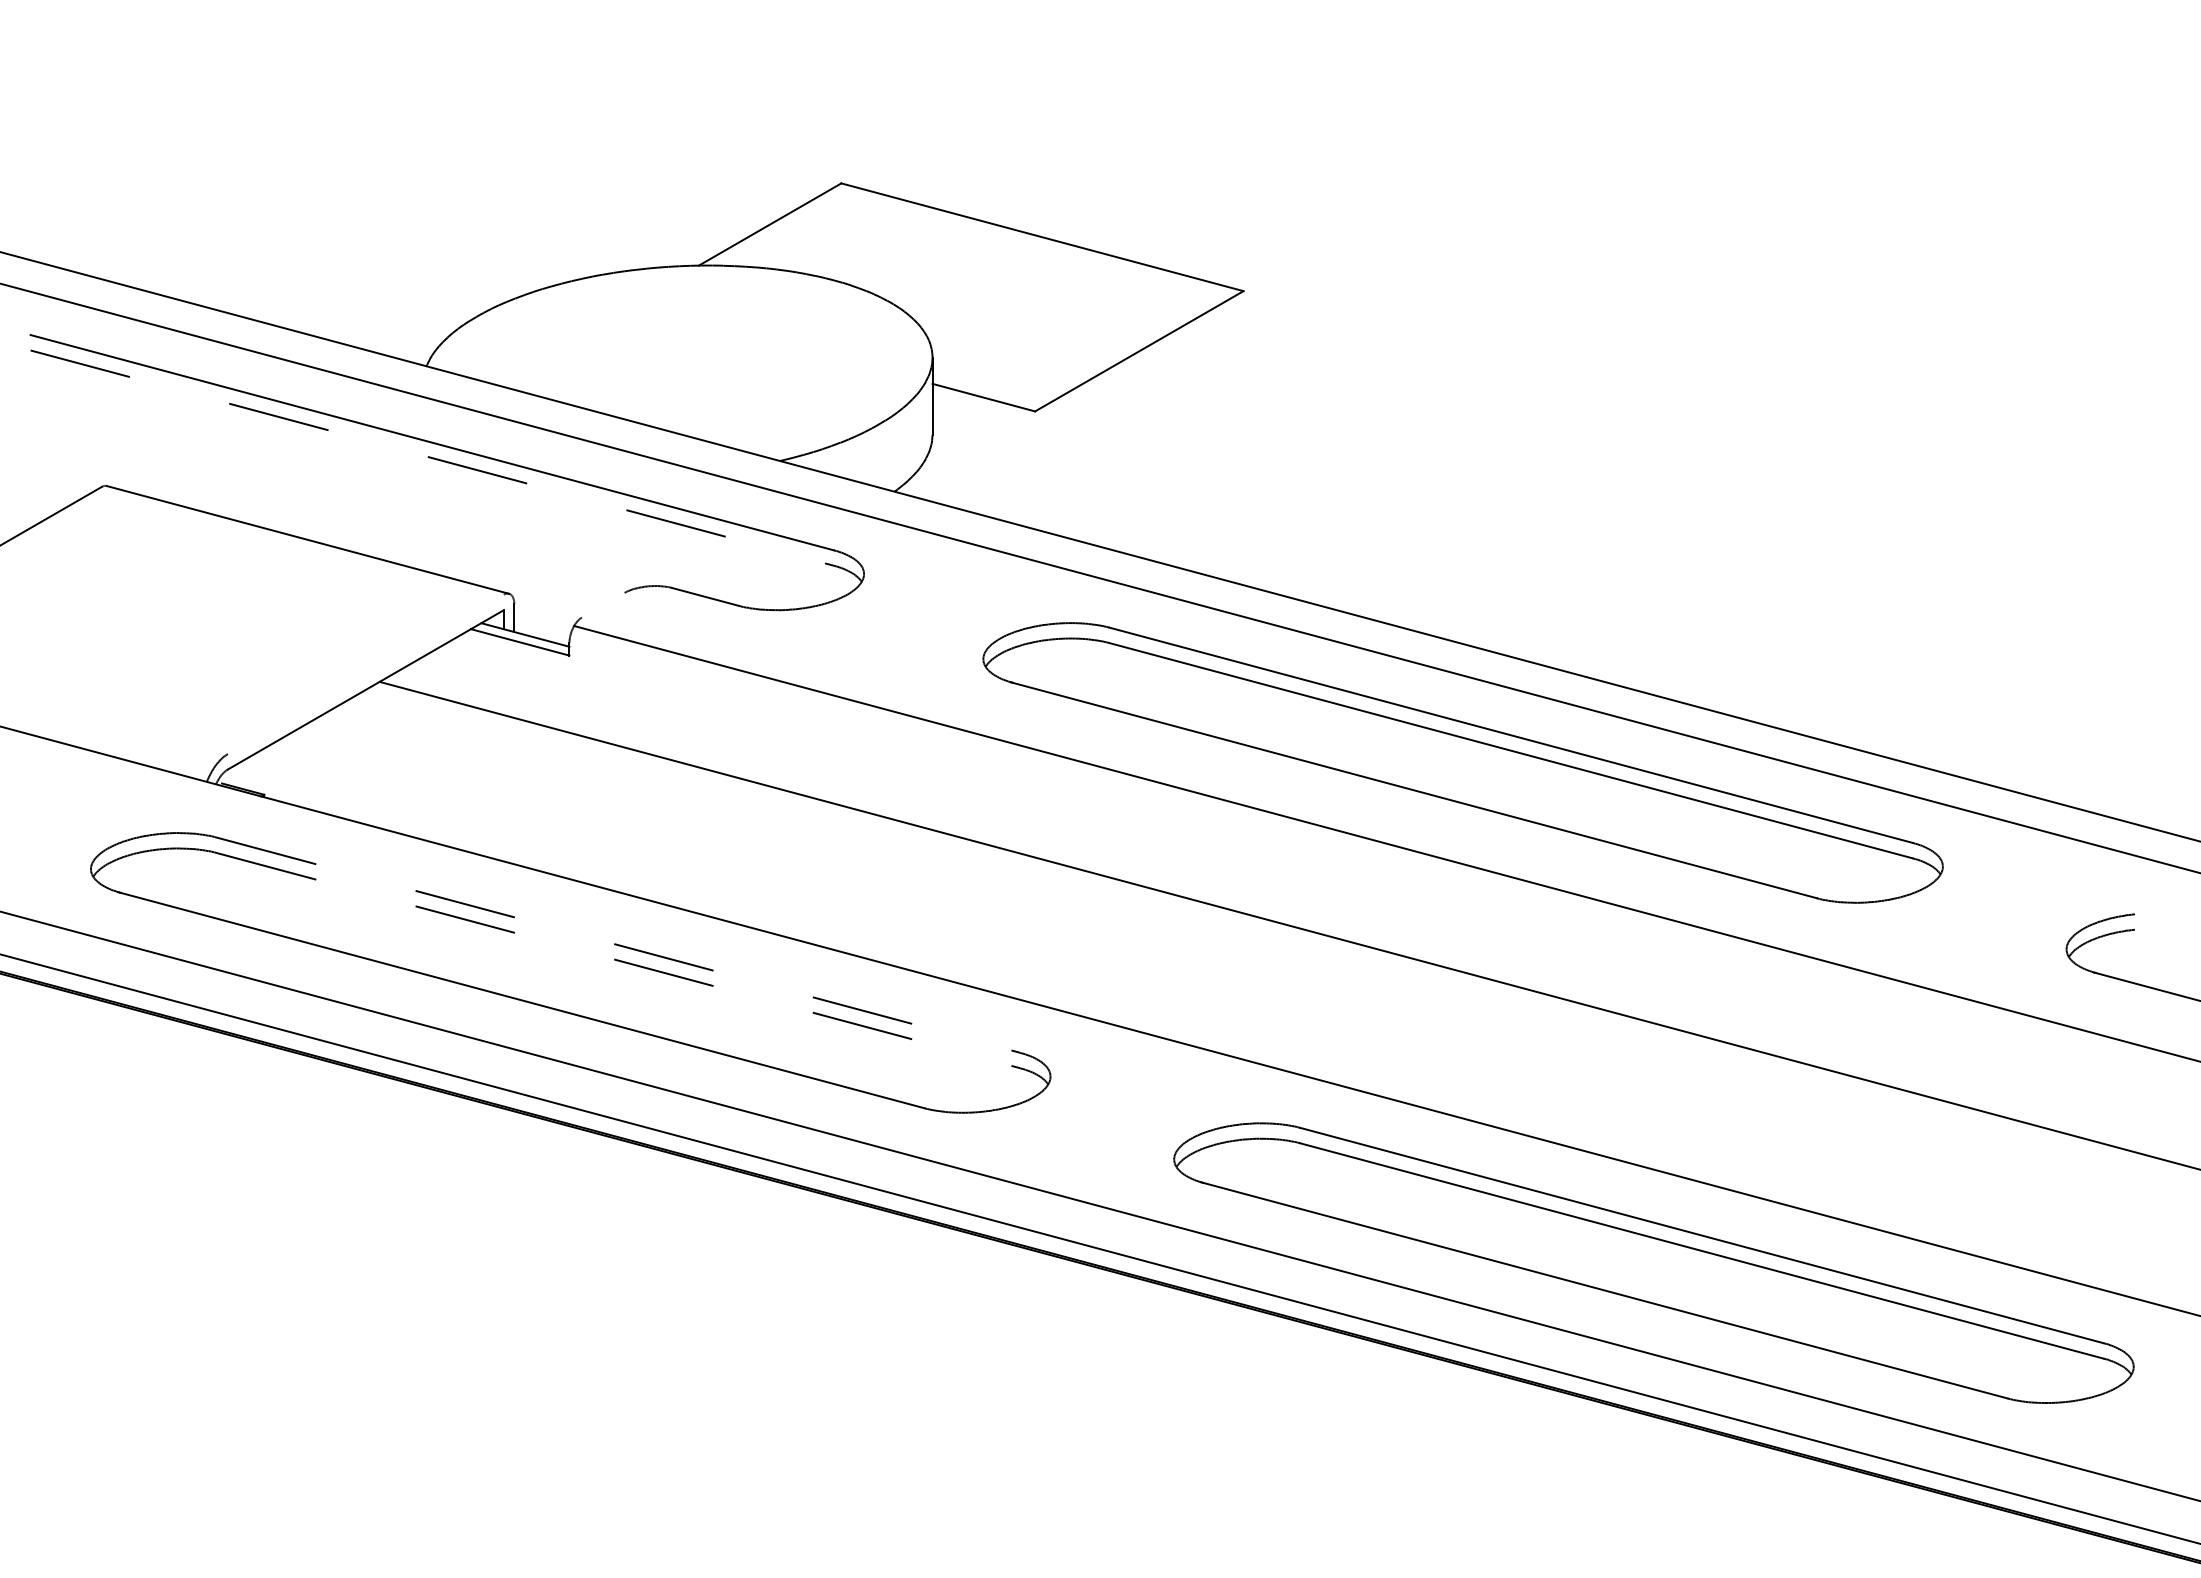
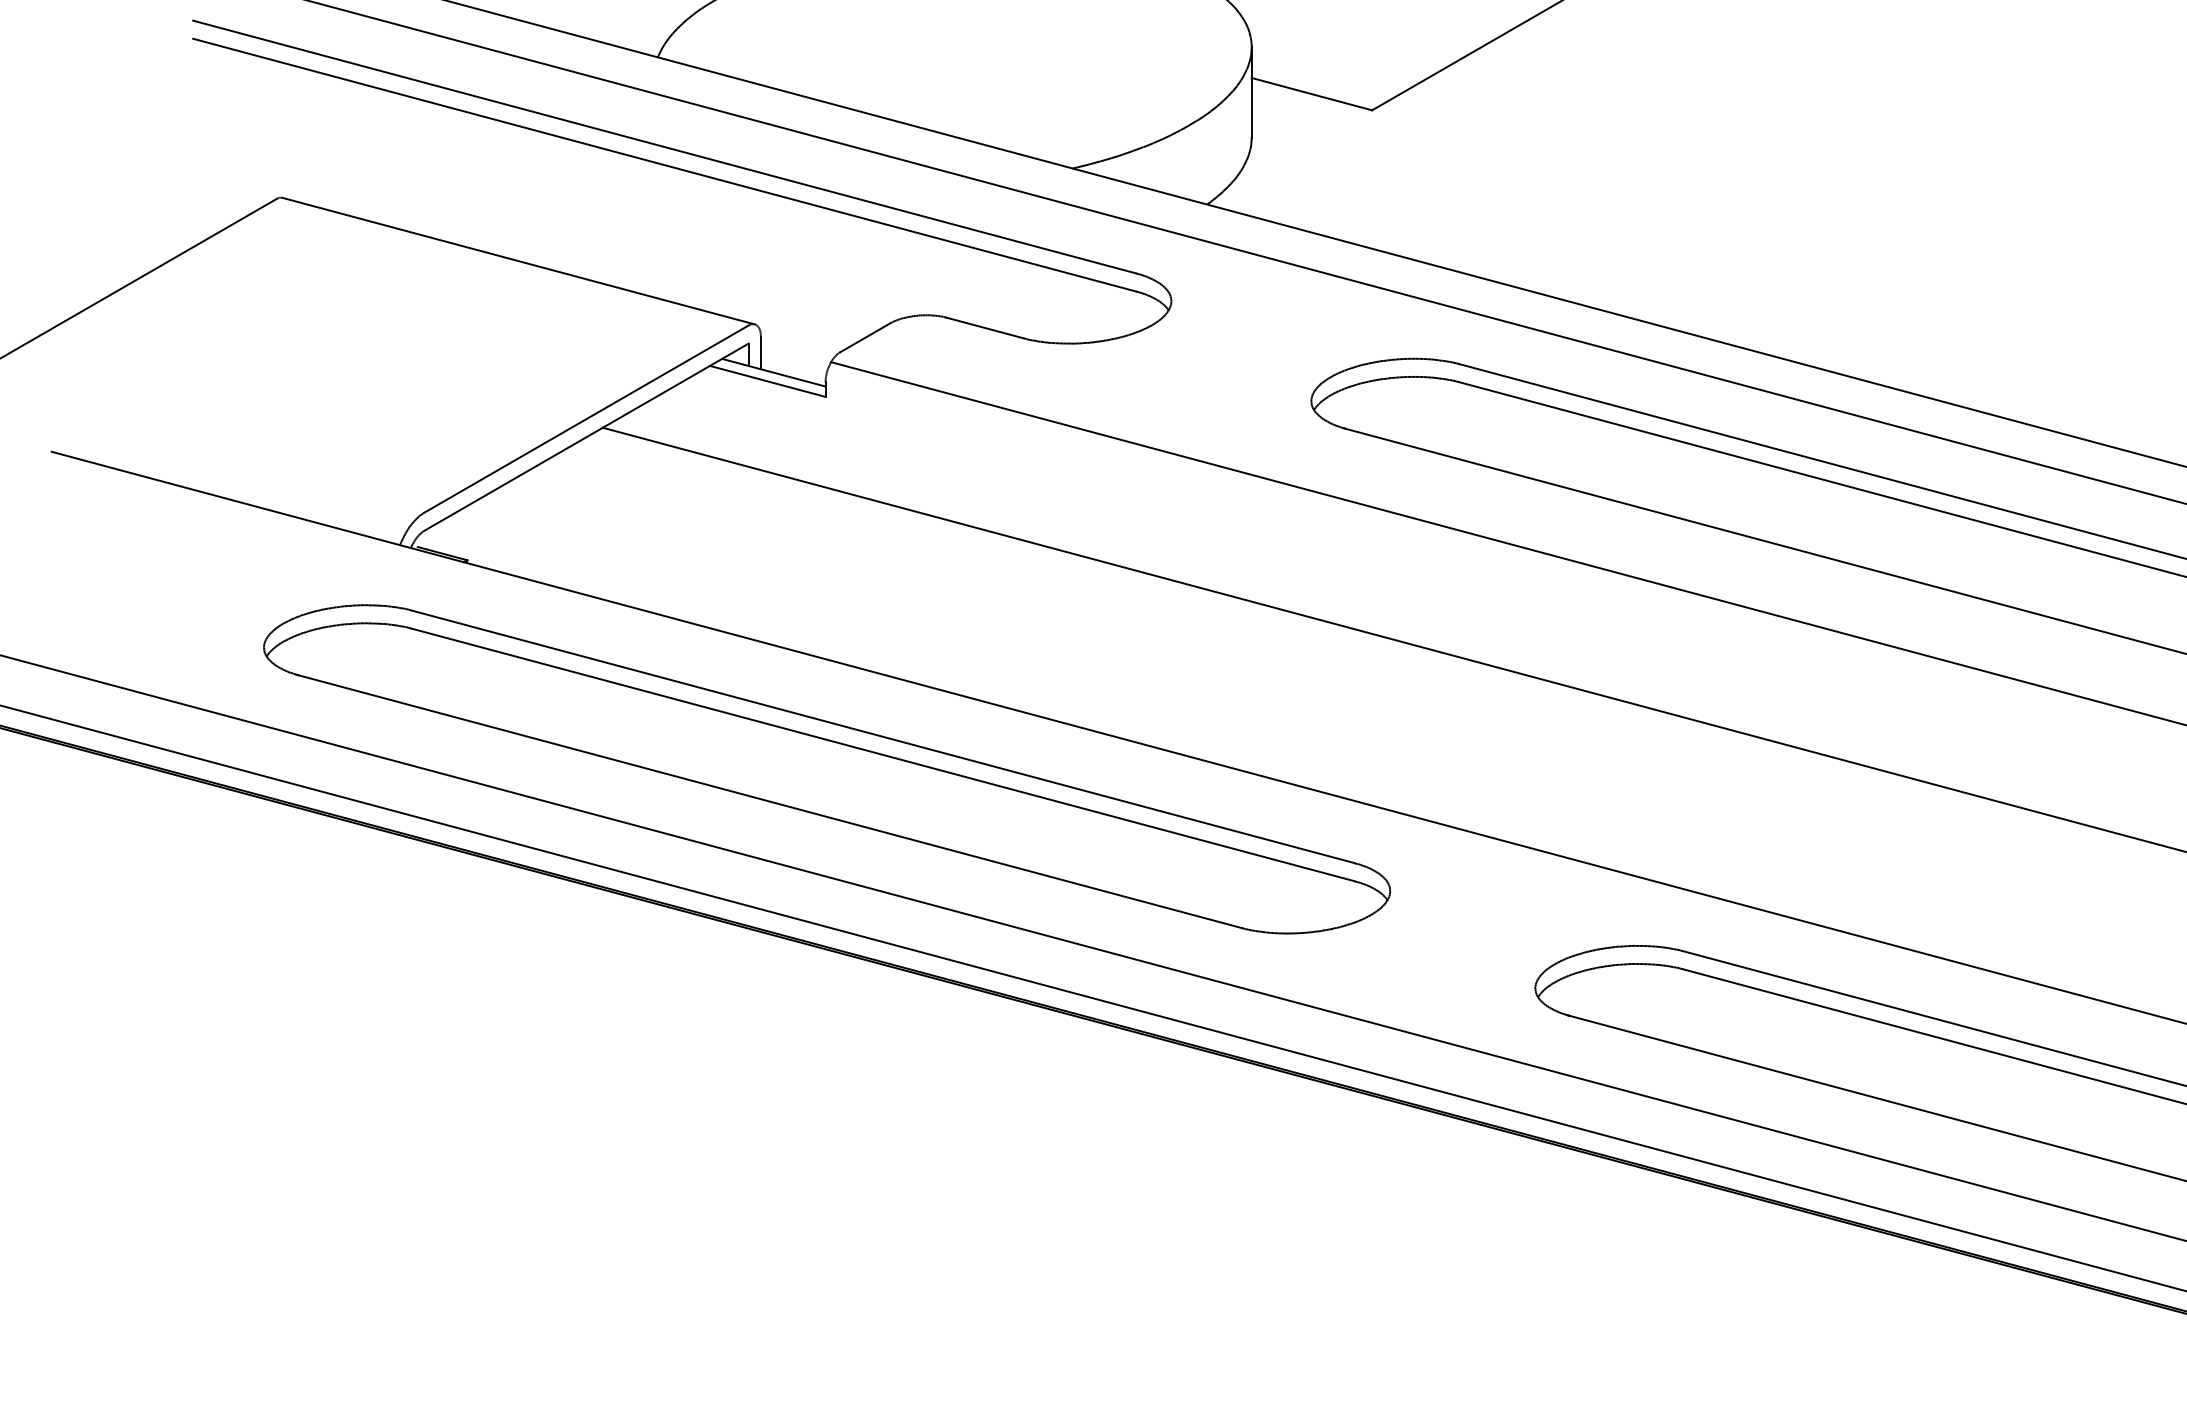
line: (432, 458) -> (664, 165), dashed -> solid
line: (602, 604) -> (864, 336), added
line: (365, 674) -> (586, 419), added
line: (618, 945) -> (883, 737), dashed -> solid
line: (618, 960) -> (883, 754), dashed -> solid

